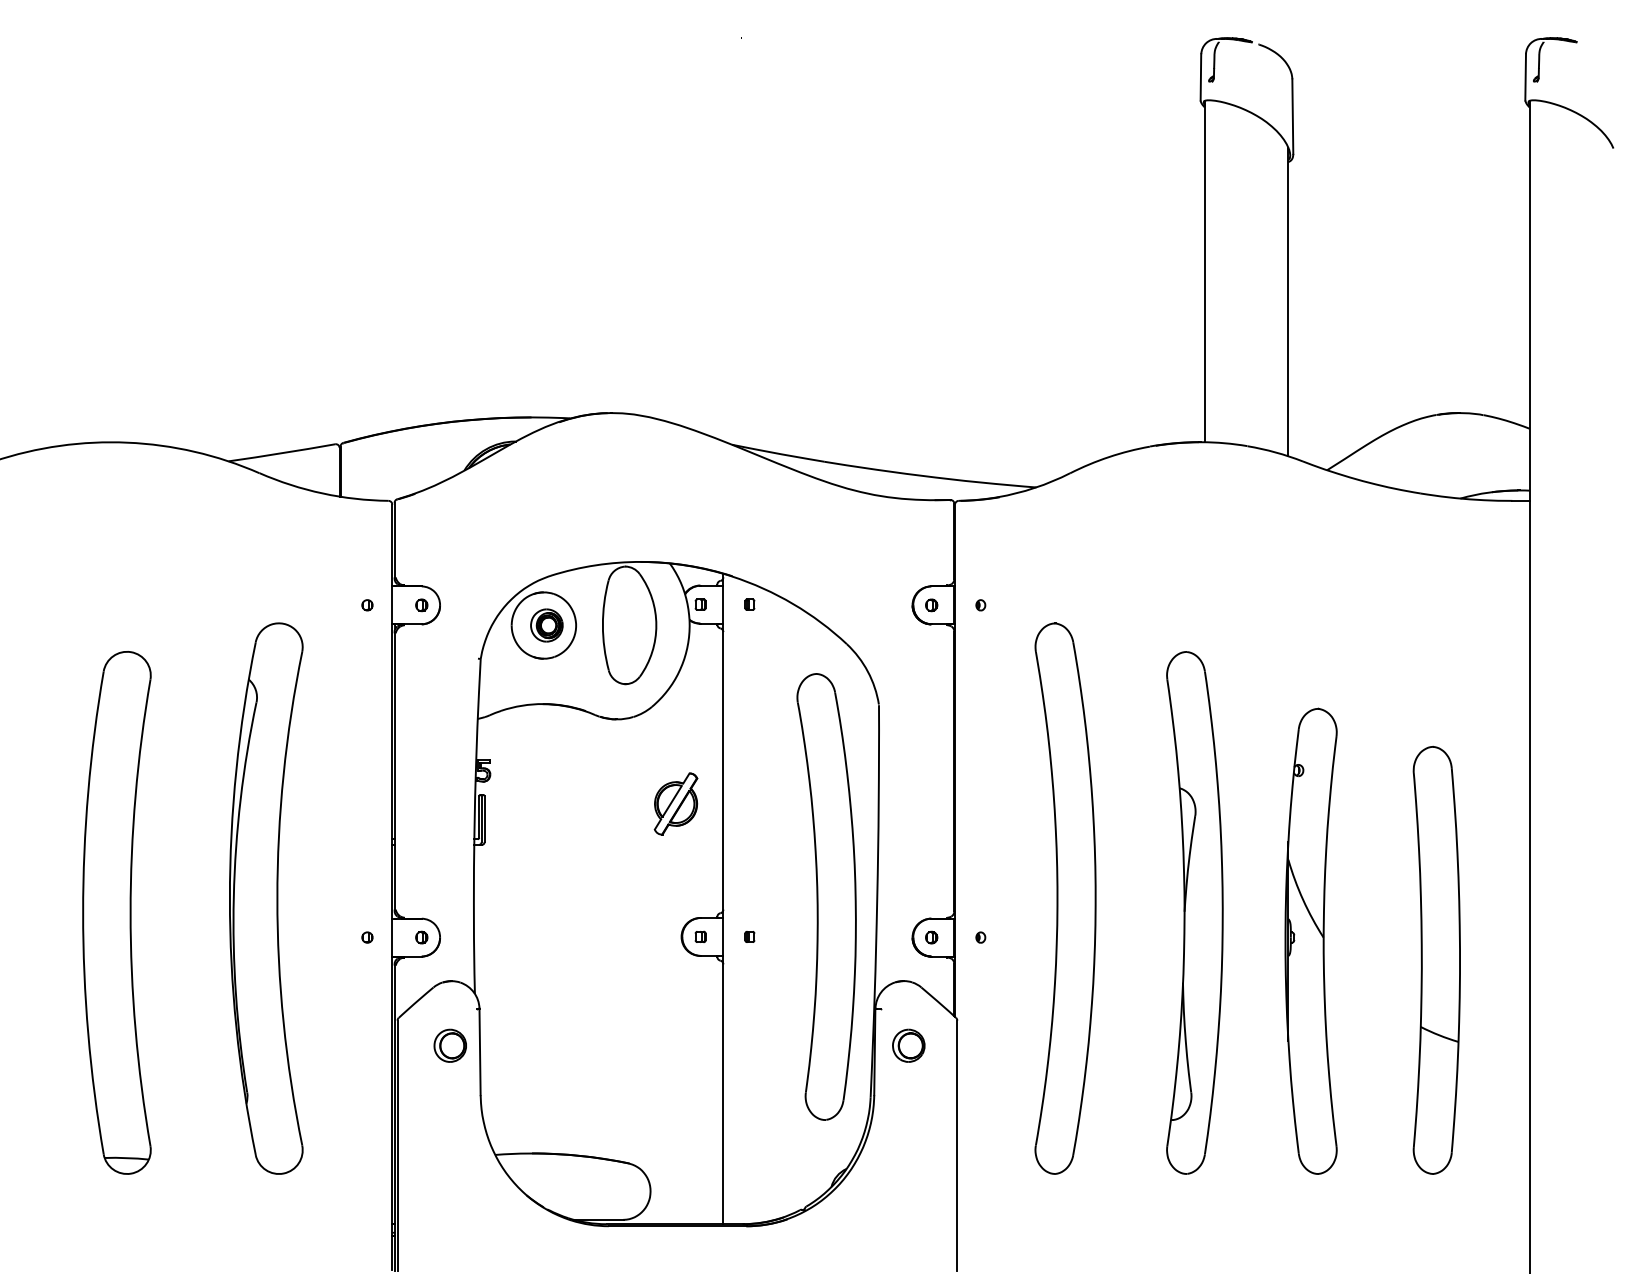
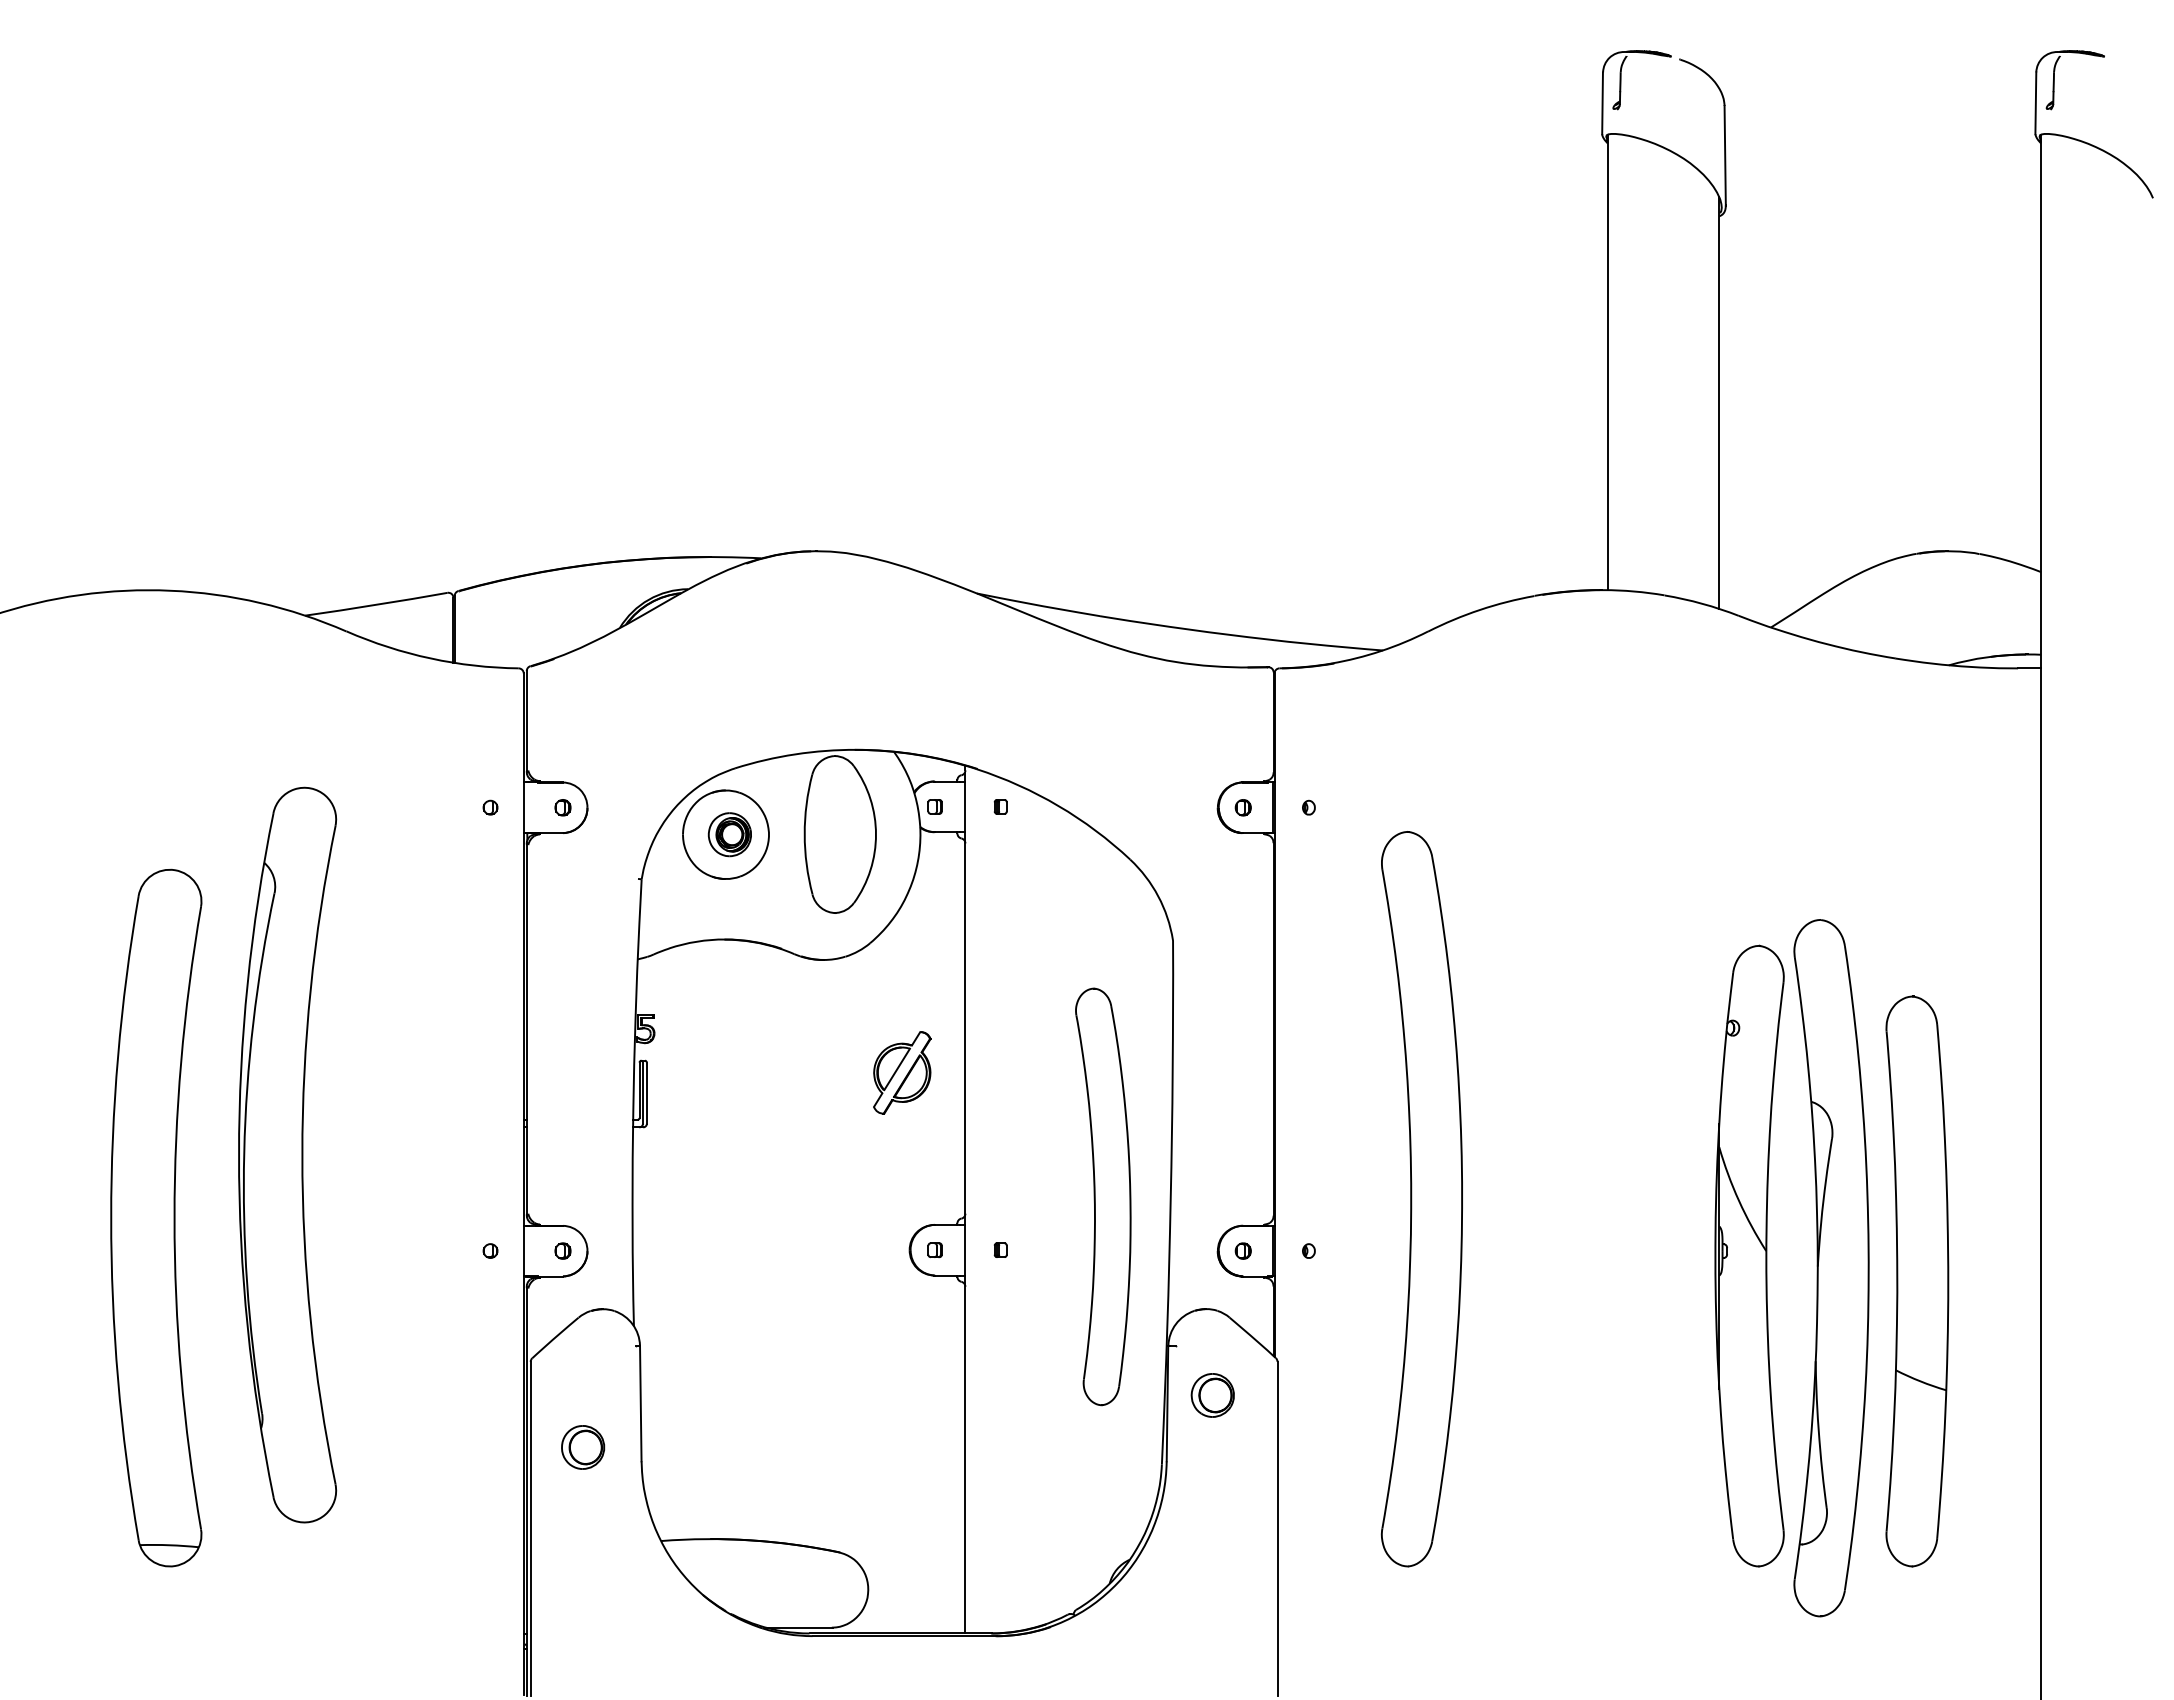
part: (826, 896) -> (1103, 1196), size x0.7
part: (266, 898) -> (287, 1154), moved
part: (1194, 913) -> (1831, 1268), moved
part: (450, 1045) -> (583, 1447), moved

